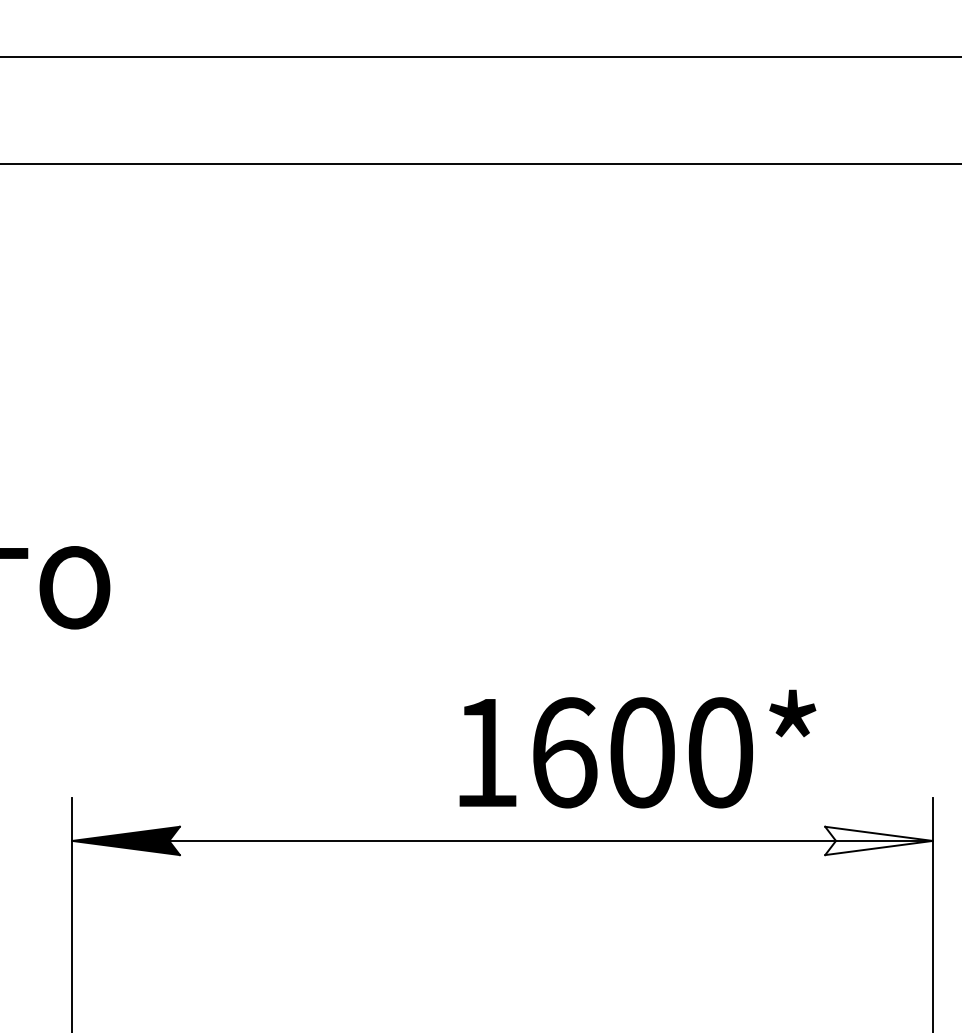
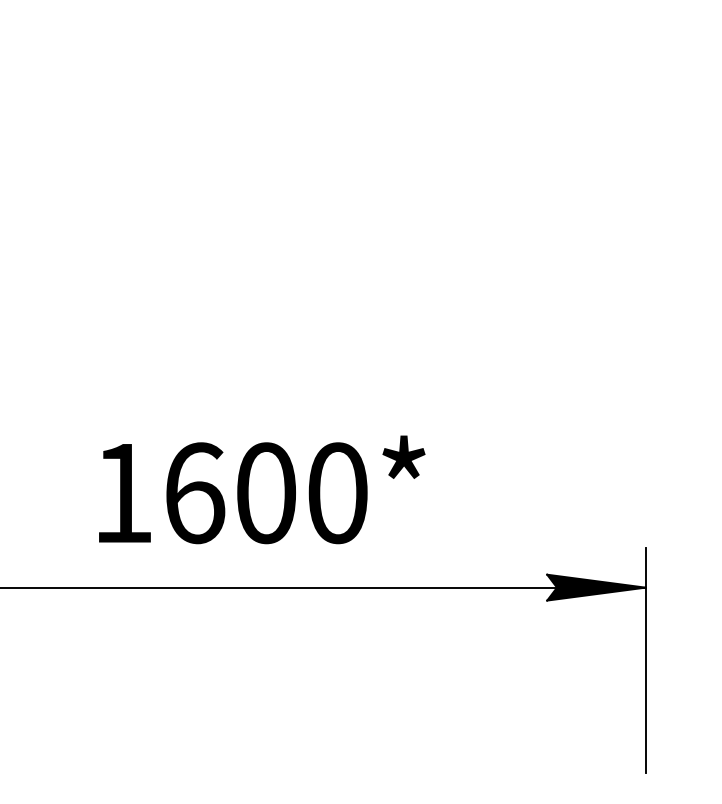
text: (637, 748) -> (261, 489), moved
fill: (878, 840) -> (595, 587), added

